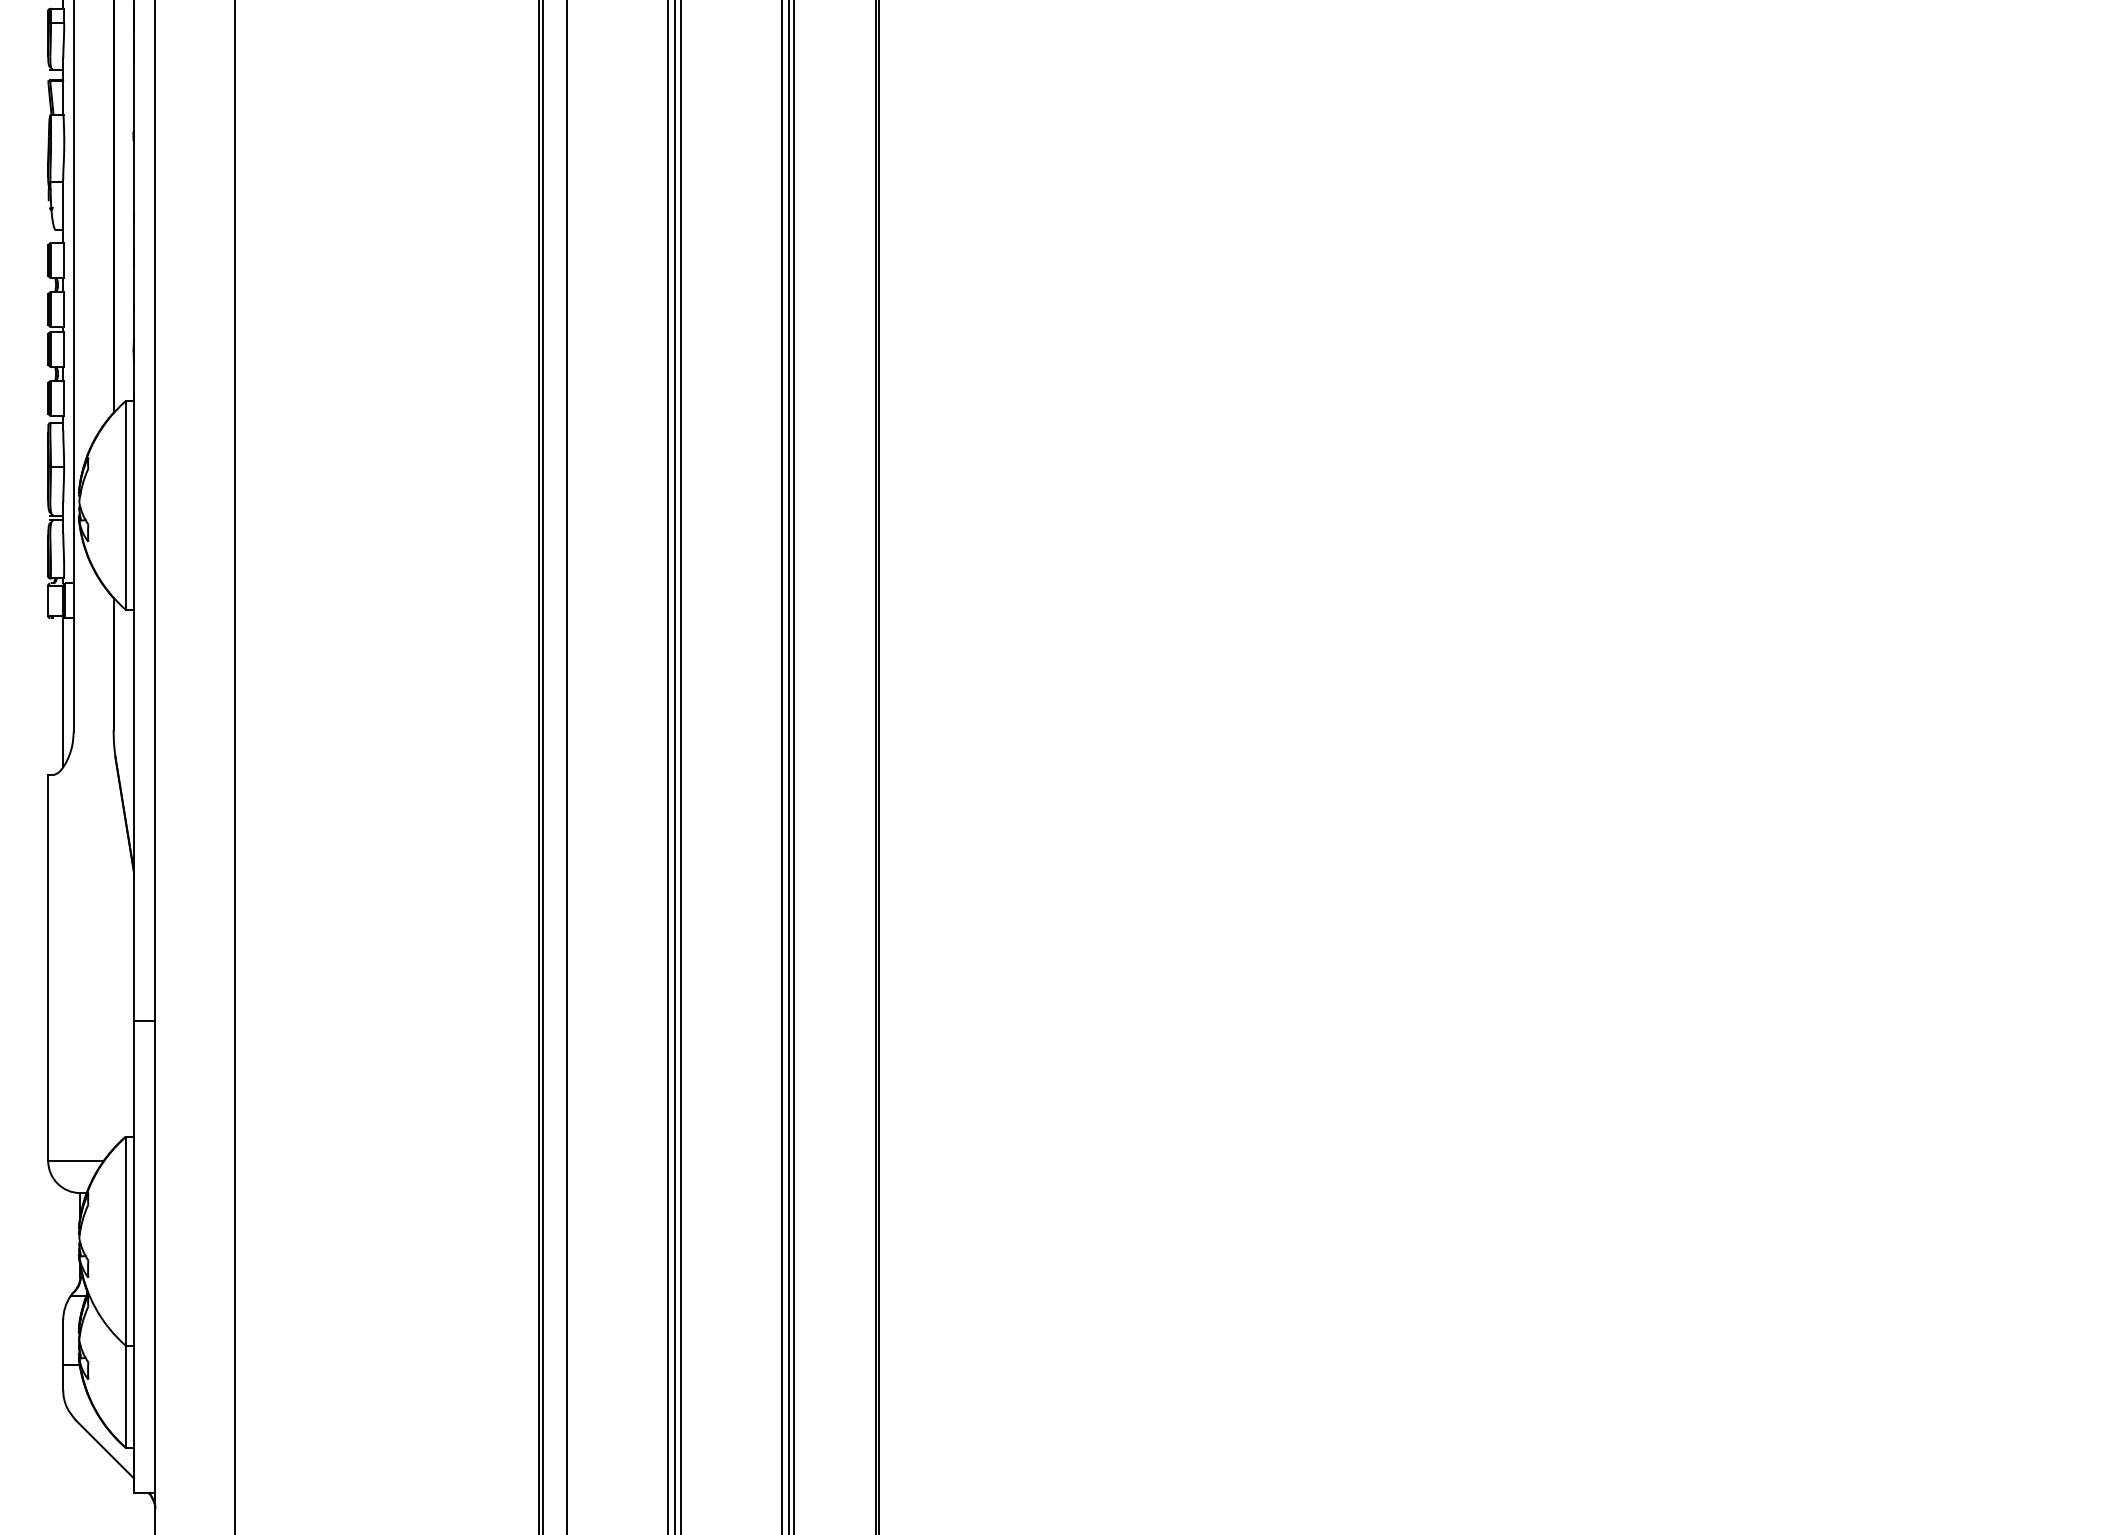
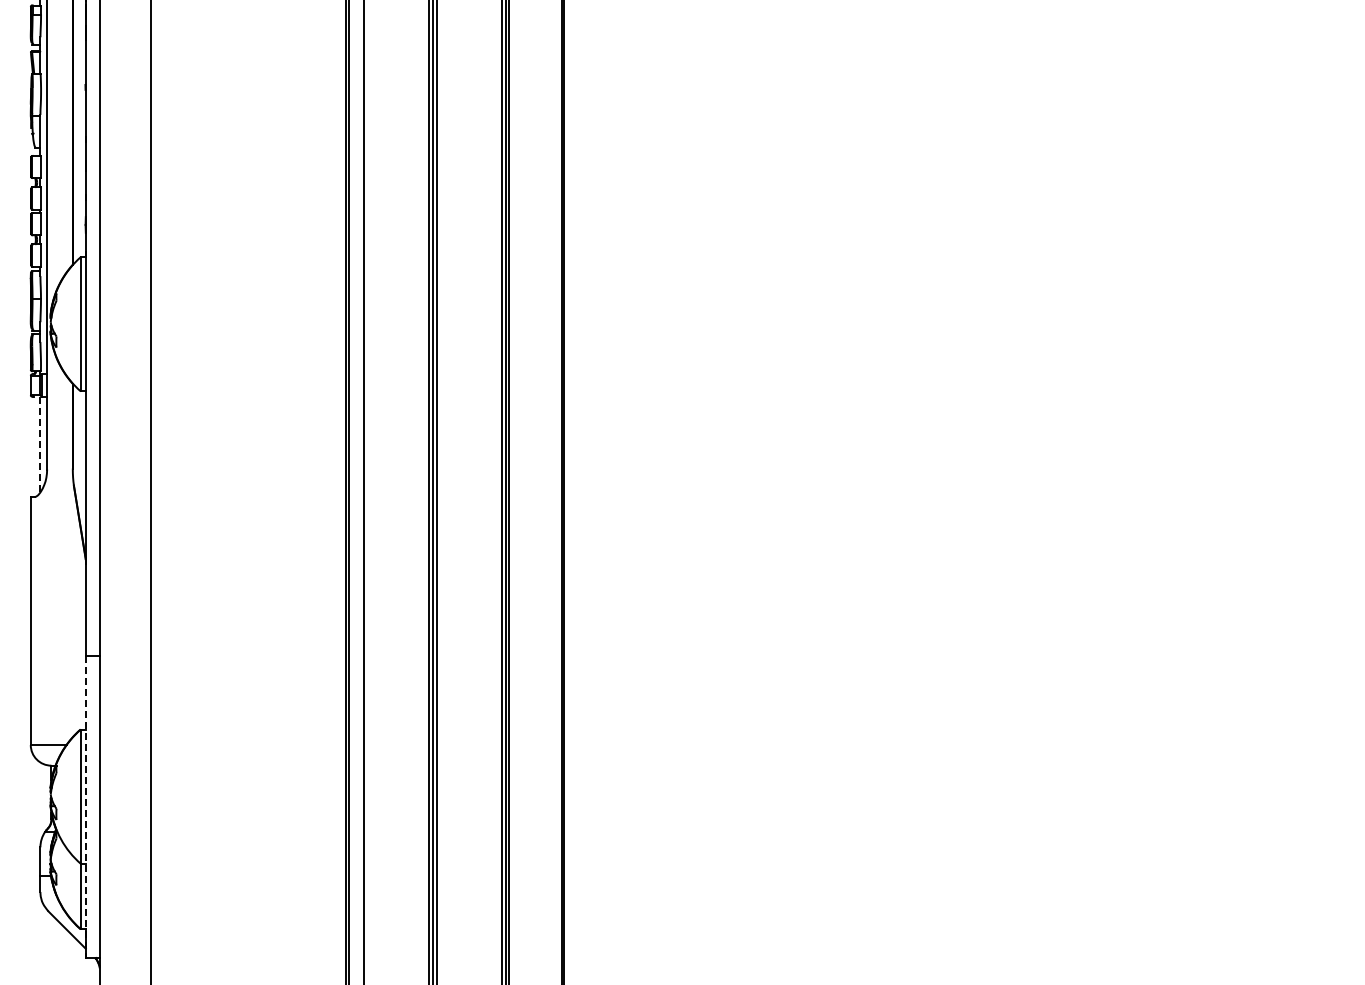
line: (63, 692) -> (40, 444), solid -> dashed
line: (133, 1258) -> (85, 807), solid -> dashed

